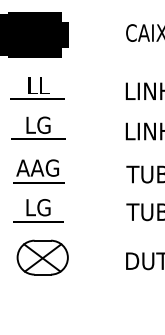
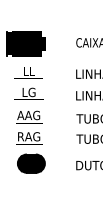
text: (39, 207) -> (29, 136), LG -> RAG
fill: (41, 257) -> (30, 163), added

